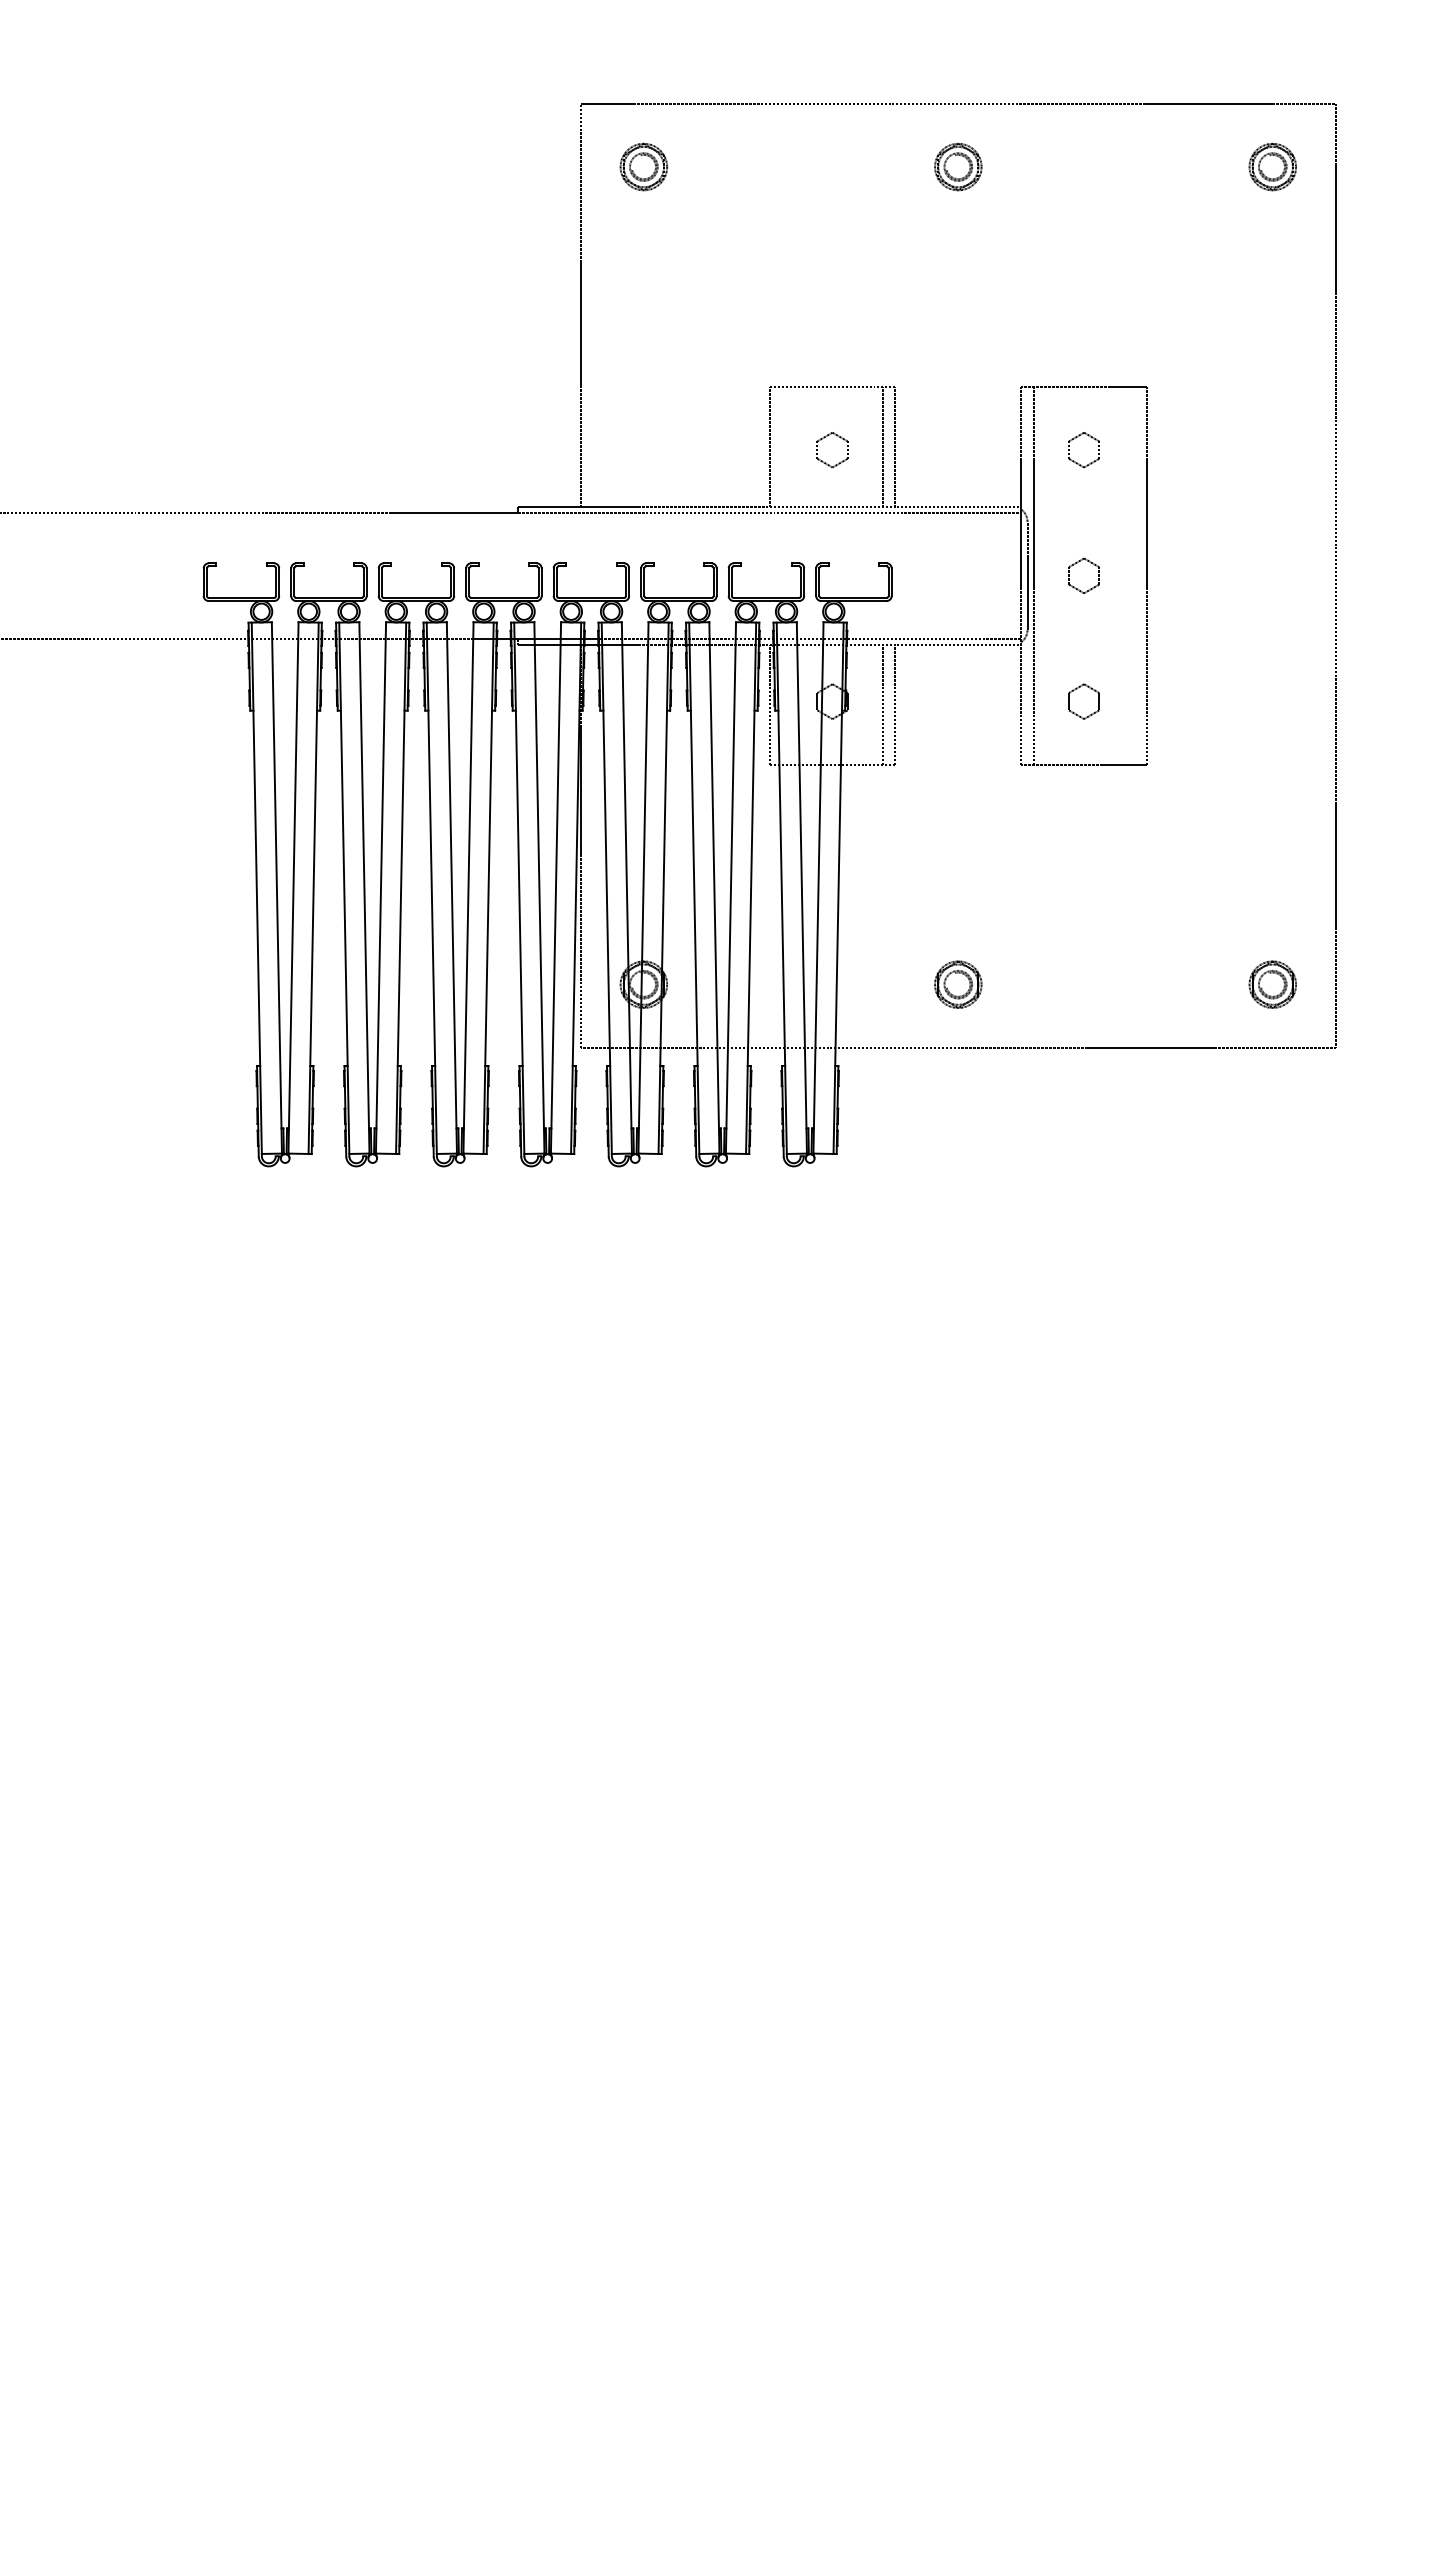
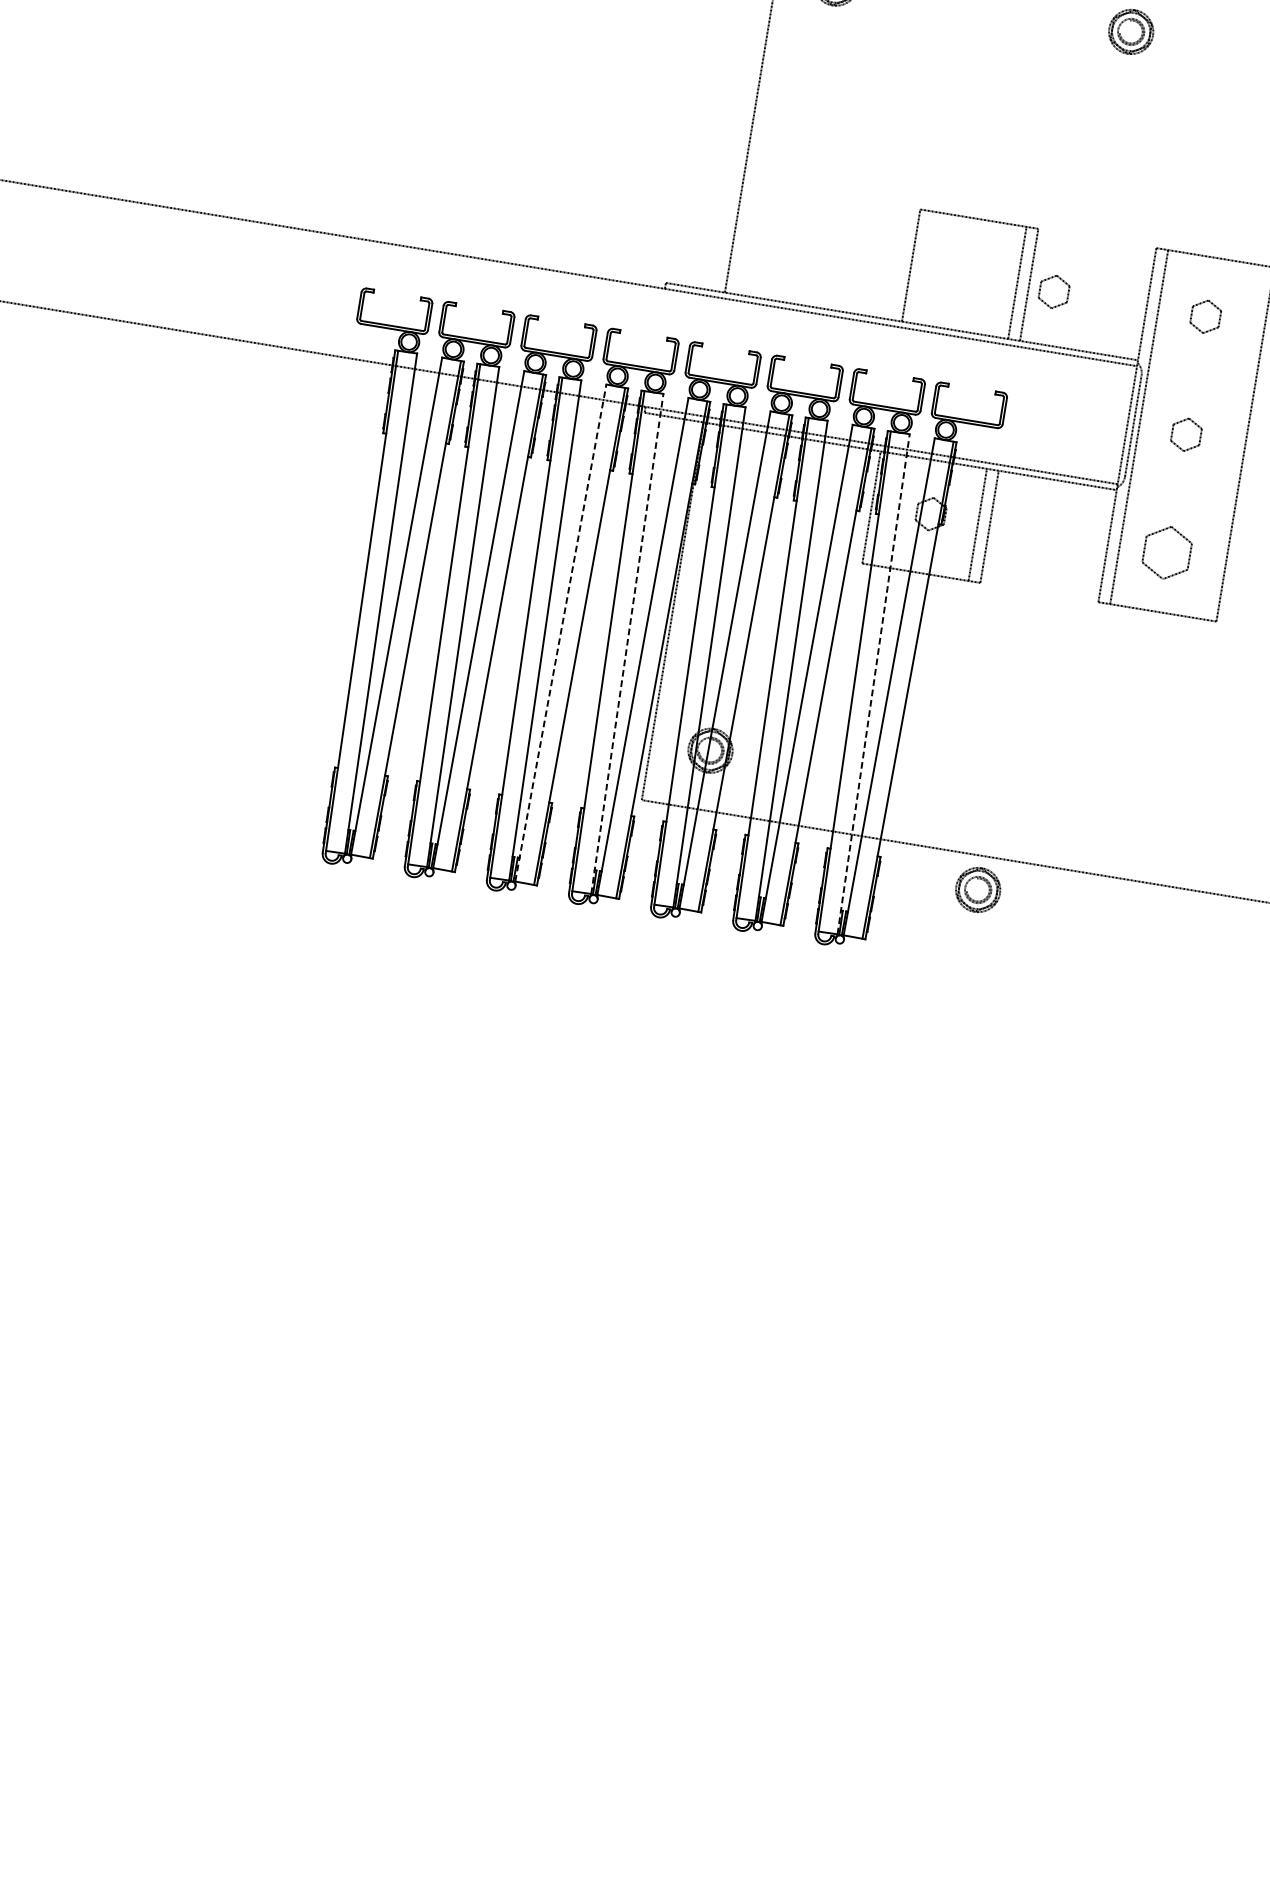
part: (824, 461) -> (1044, 301), moved
part: (1083, 701) -> (1166, 552), size x1.6
line: (468, 887) -> (560, 632), solid -> dashed
line: (539, 887) -> (627, 643), solid -> dashed
line: (801, 887) -> (873, 683), solid -> dashed
part: (958, 984) -> (978, 889), moved

